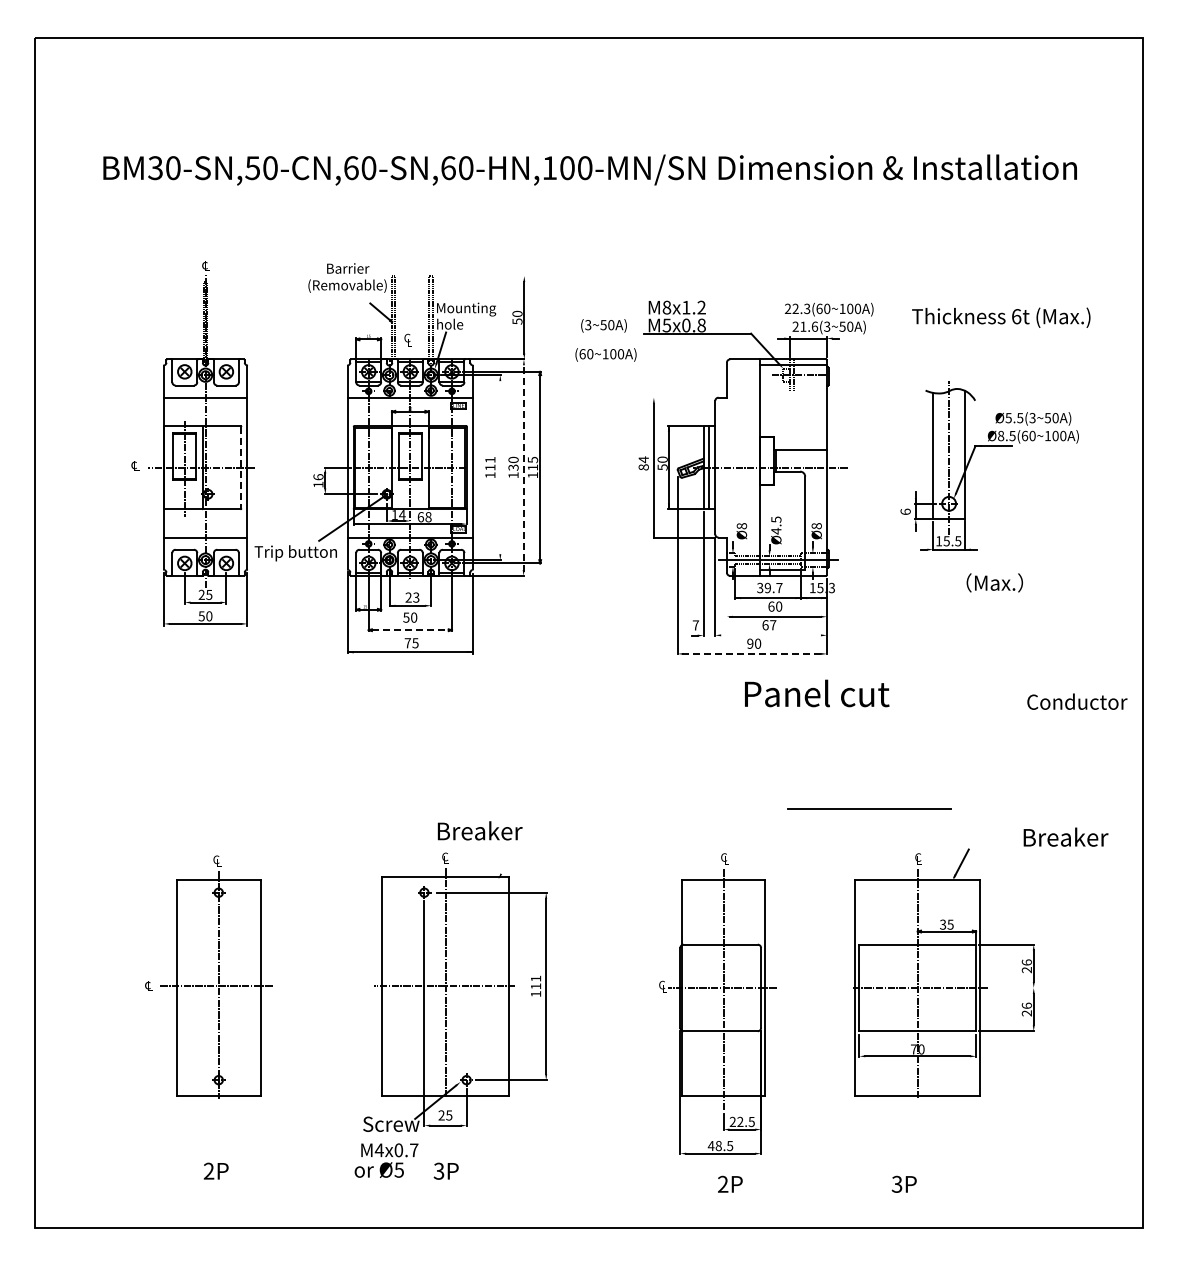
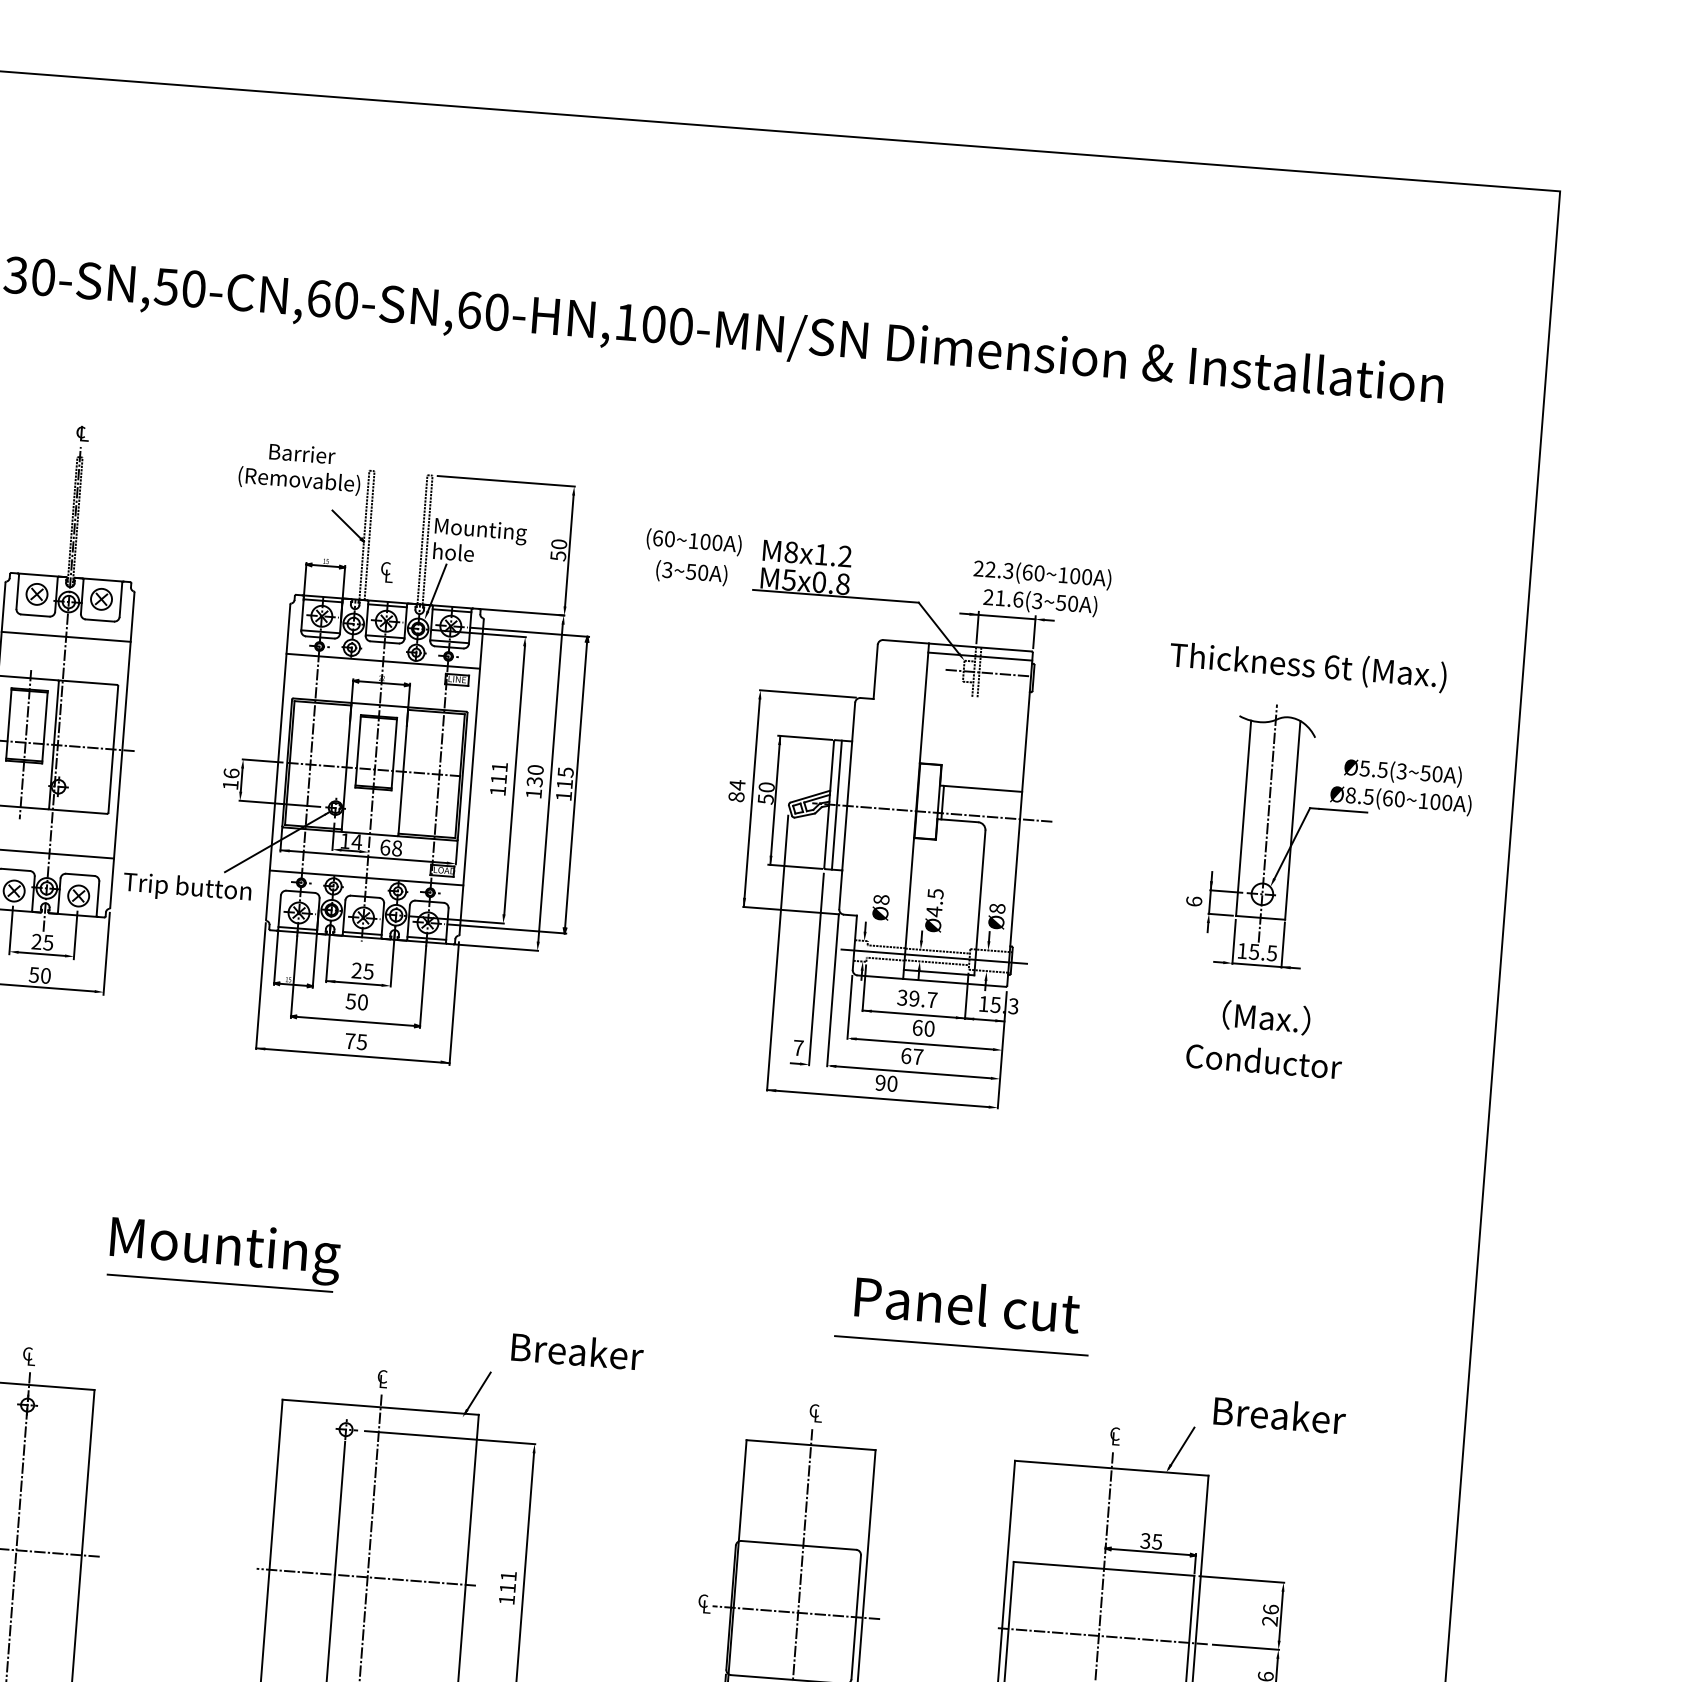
line: (480, 276) -> (506, 481), added
text: (1001, 317) -> (1308, 666), moved
text: (605, 354) -> (693, 541), moved
line: (684, 397) -> (807, 693), added
part: (989, 446) -> (1331, 810), moved
line: (241, 467) -> (113, 749), dashed -> solid
line: (500, 467) -> (514, 780), added
line: (523, 467) -> (550, 782), dashed -> solid
text: (416, 596) -> (369, 969), 23 -> 25
line: (726, 596) -> (849, 1006), added
line: (410, 630) -> (355, 1021), dashed -> solid
line: (768, 635) -> (909, 1072), added
line: (749, 653) -> (878, 1097), dashed -> solid
text: (817, 693) -> (968, 1304), moved
text: (1077, 701) -> (1264, 1060), moved
part: (337, 785) -> (224, 1253), added
line: (869, 808) -> (961, 1345), moved
text: (479, 830) -> (576, 1350), moved
text: (1065, 836) -> (1279, 1413), moved
line: (506, 862) -> (476, 1392), added
line: (1012, 987) -> (1245, 1646), added

